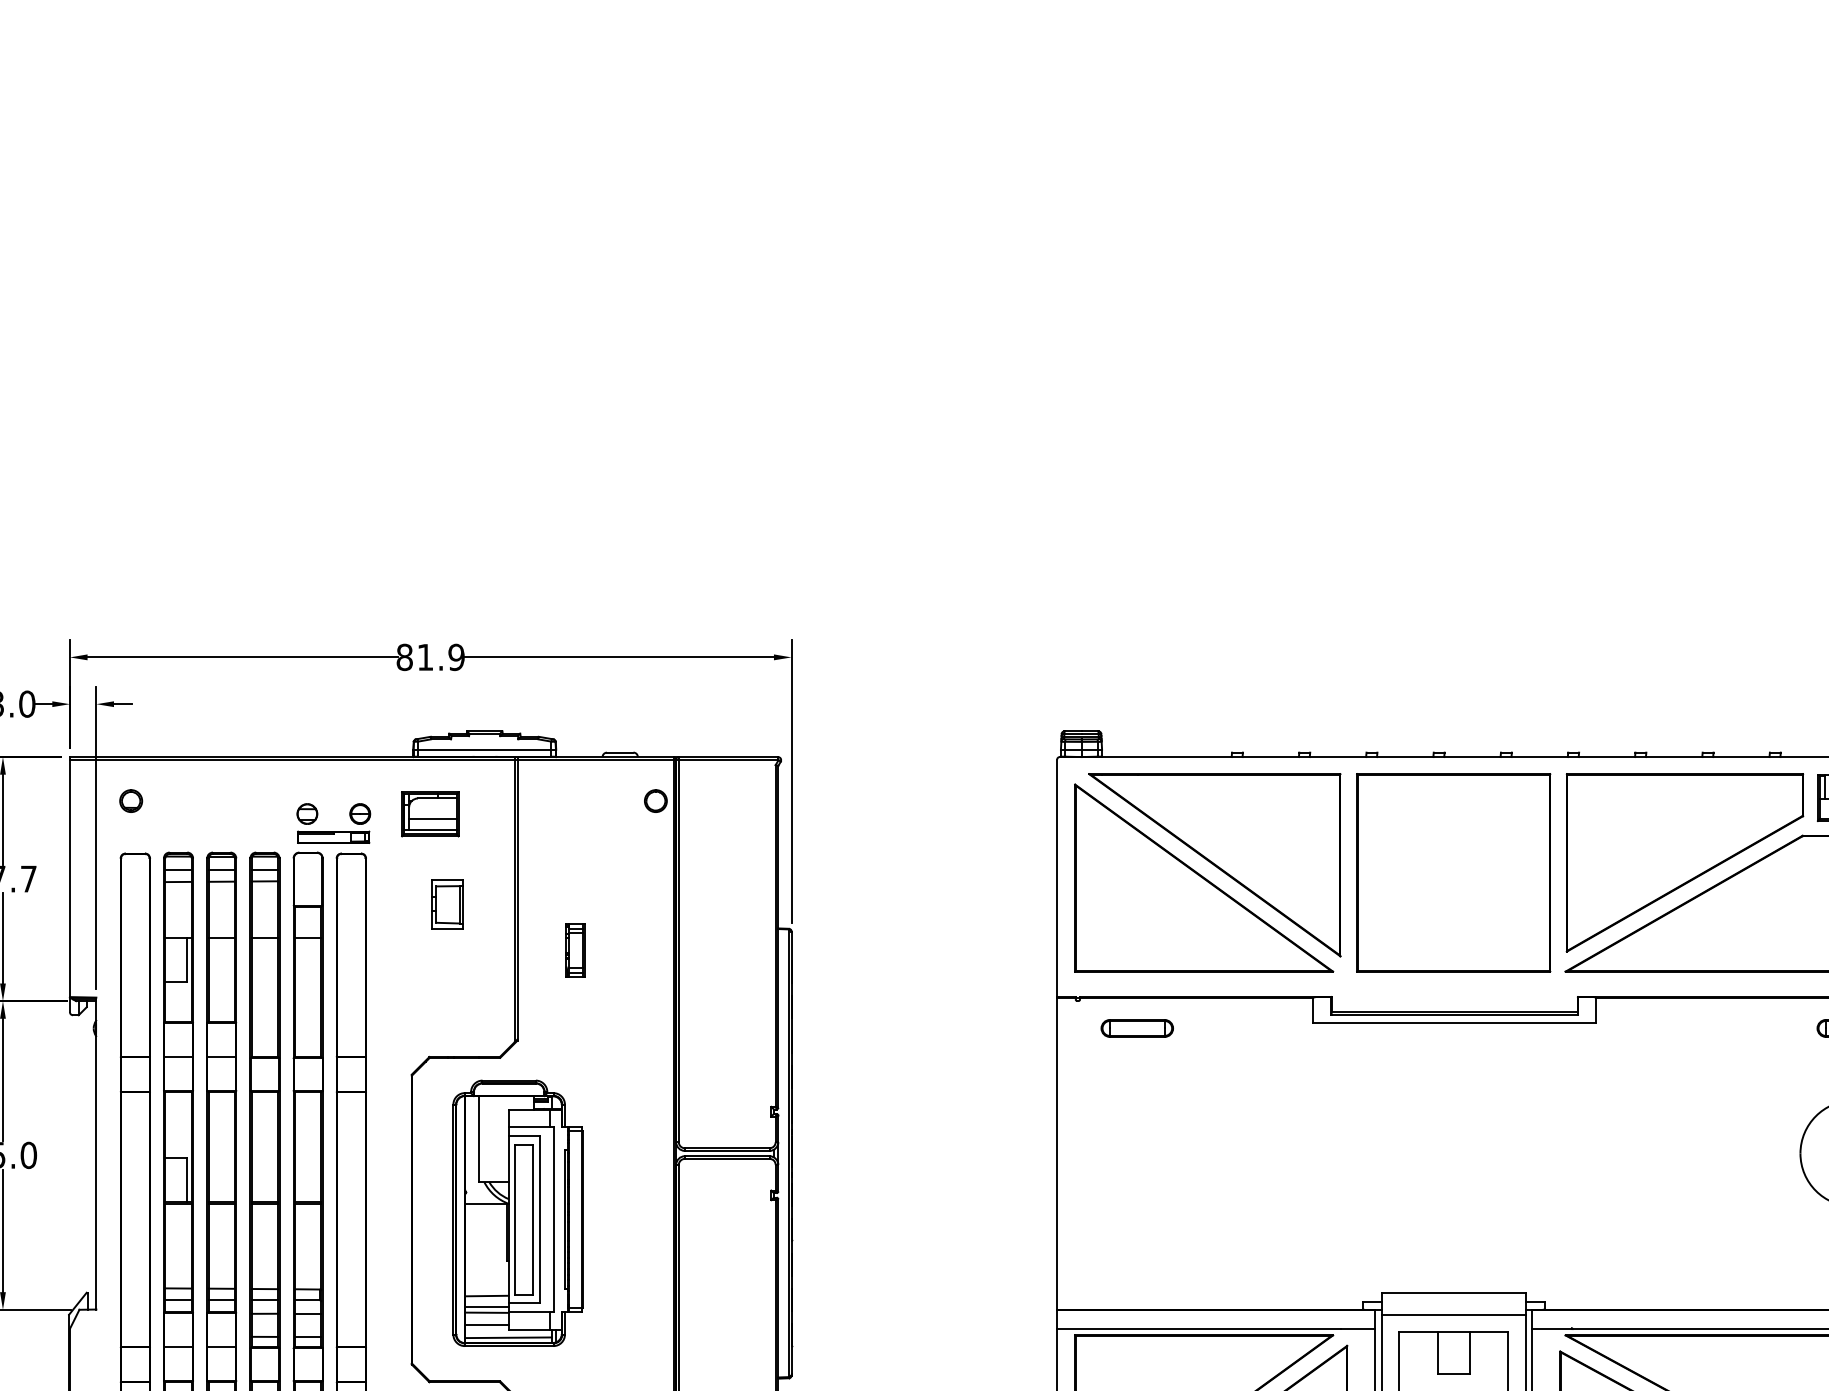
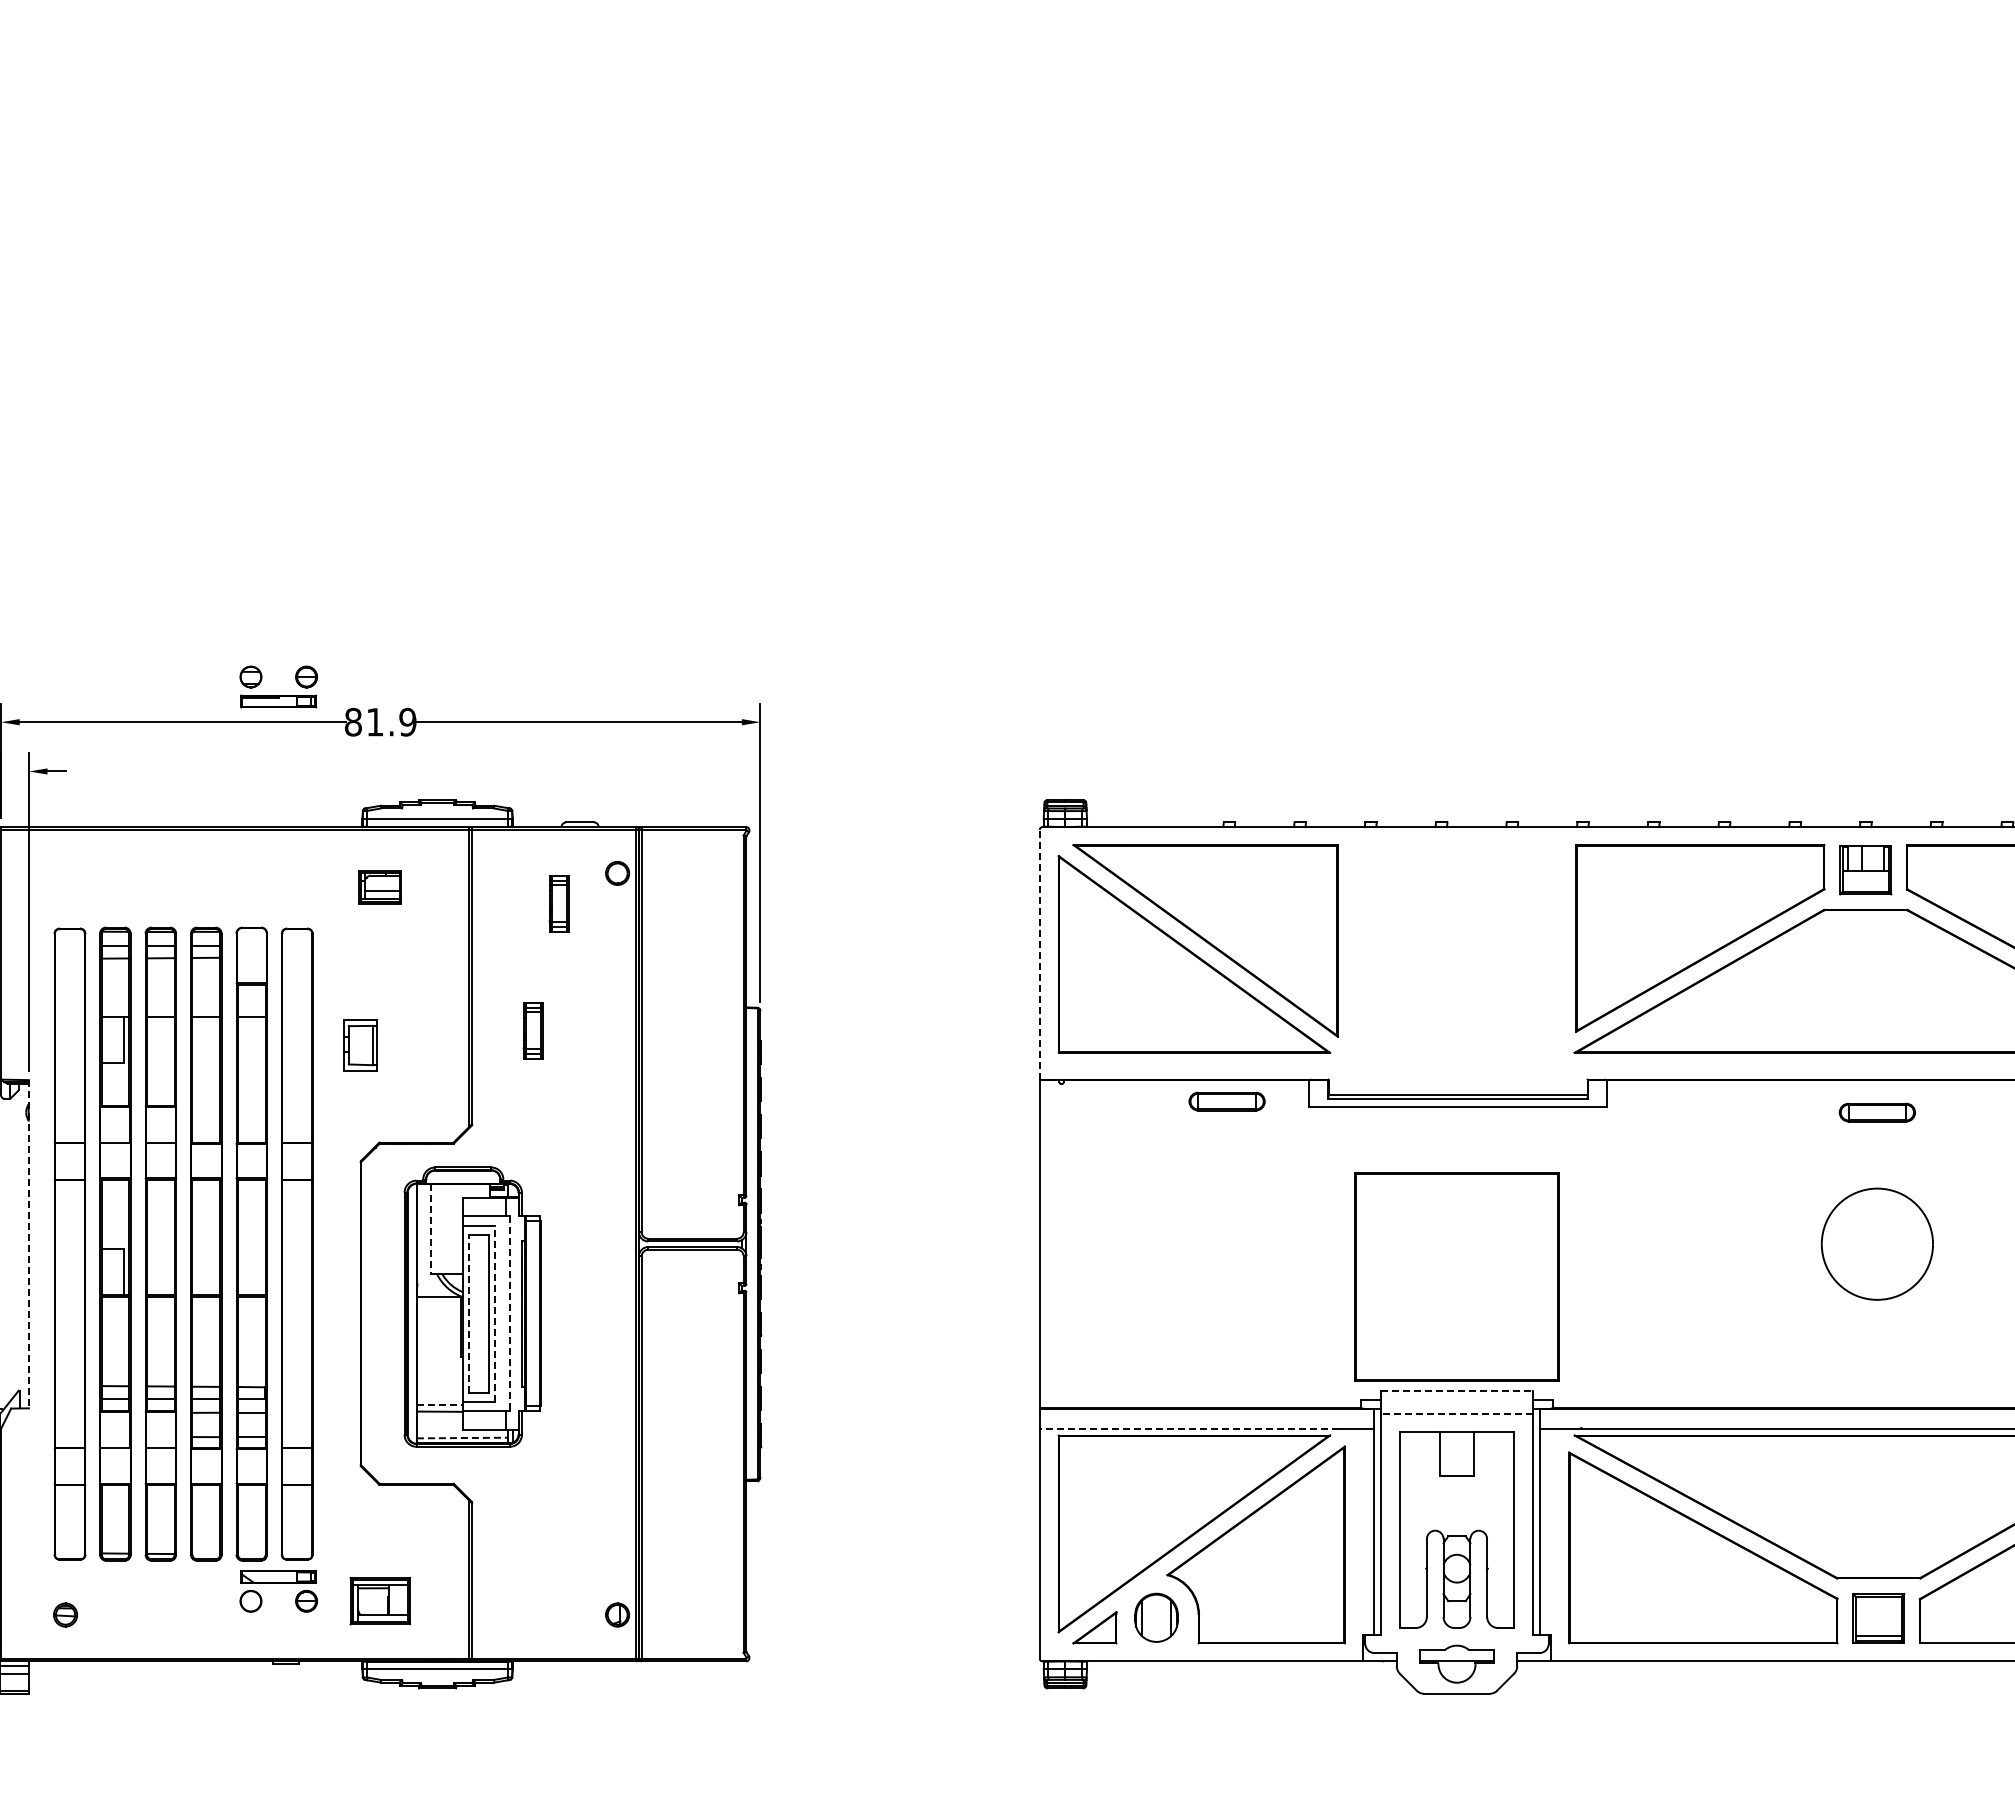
part: (131, 801) -> (65, 873), removed
part: (429, 814) -> (379, 887), size x0.7
part: (599, 829) -> (558, 903), added
part: (333, 831) -> (278, 695), moved
part: (1453, 872) -> (1456, 1276), moved
line: (1056, 878) -> (1039, 954), solid -> dashed
part: (447, 904) -> (360, 1045), moved
part: (1136, 1028) -> (1226, 1101), moved
line: (478, 1139) -> (431, 1229), solid -> dashed
line: (95, 1153) -> (28, 1244), solid -> dashed
line: (515, 1219) -> (469, 1313), solid -> dashed
line: (539, 1219) -> (495, 1313), solid -> dashed
line: (554, 1220) -> (510, 1314), solid -> dashed
line: (1453, 1292) -> (1456, 1390), solid -> dashed
line: (486, 1295) -> (439, 1393), removed
line: (486, 1306) -> (439, 1405), solid -> dashed
line: (1453, 1314) -> (1456, 1413), solid -> dashed
line: (486, 1325) -> (439, 1425), removed
line: (1199, 1328) -> (1189, 1428), solid -> dashed
line: (508, 1338) -> (462, 1438), solid -> dashed

